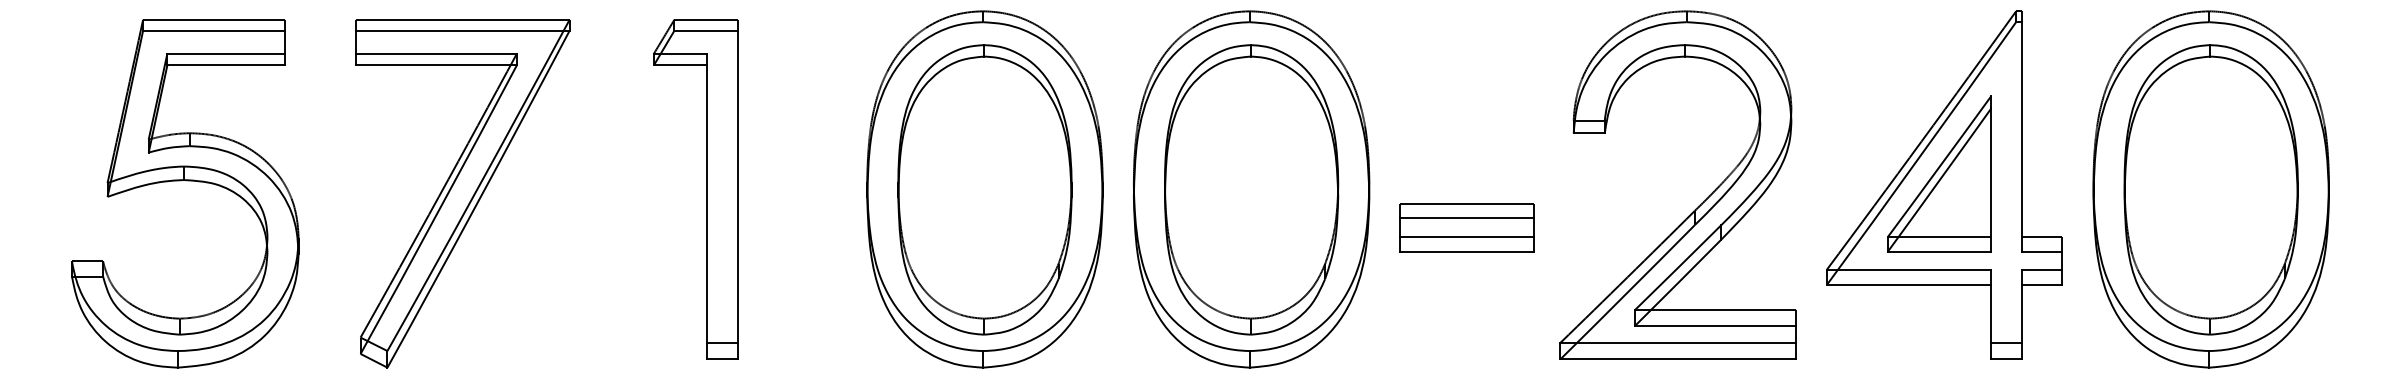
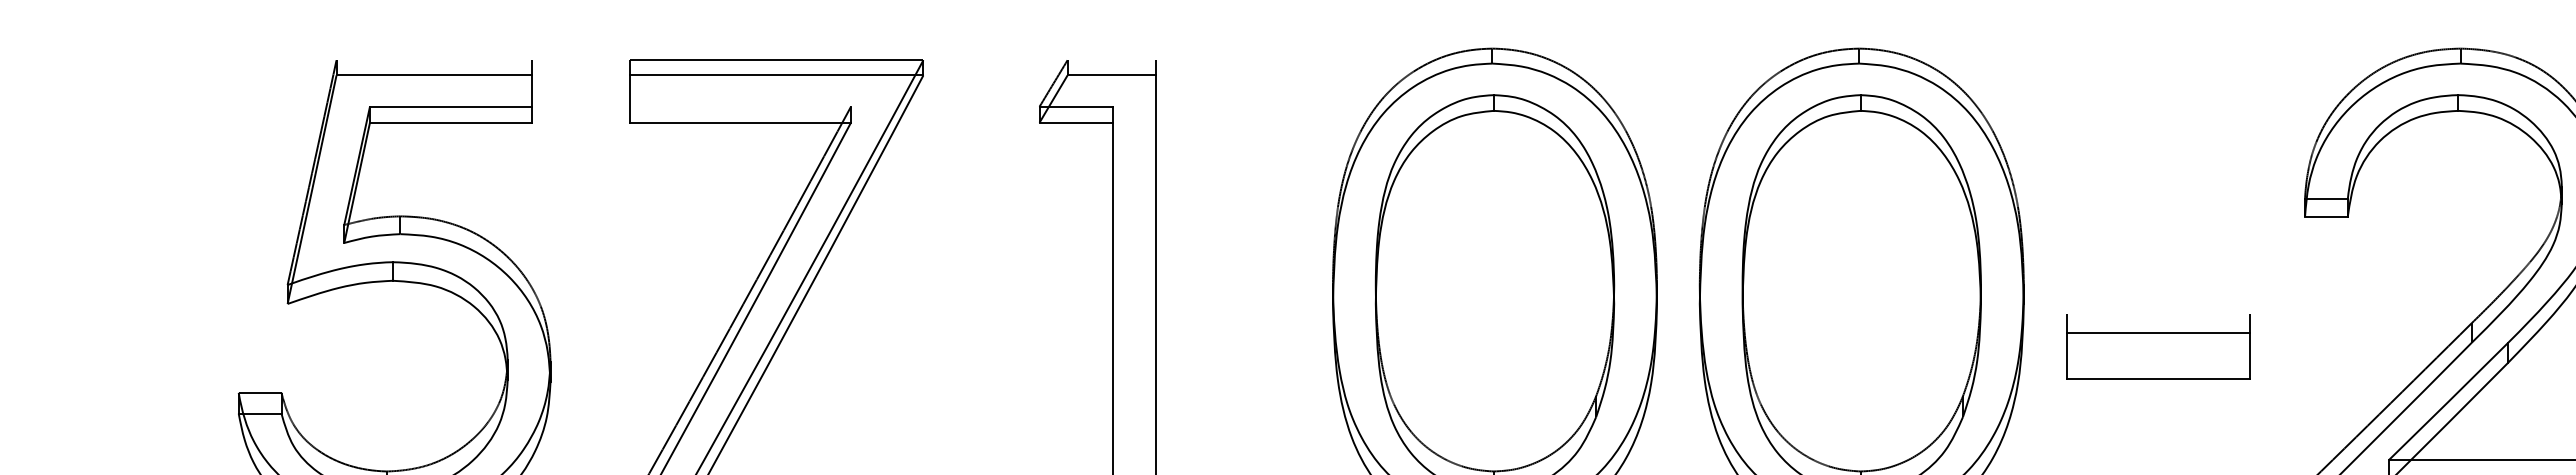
line: (214, 19) -> (434, 59), removed
line: (706, 19) -> (1111, 59), removed
line: (436, 53) -> (740, 106), removed
line: (1466, 203) -> (2157, 313), removed
line: (1466, 236) -> (2157, 358), removed

